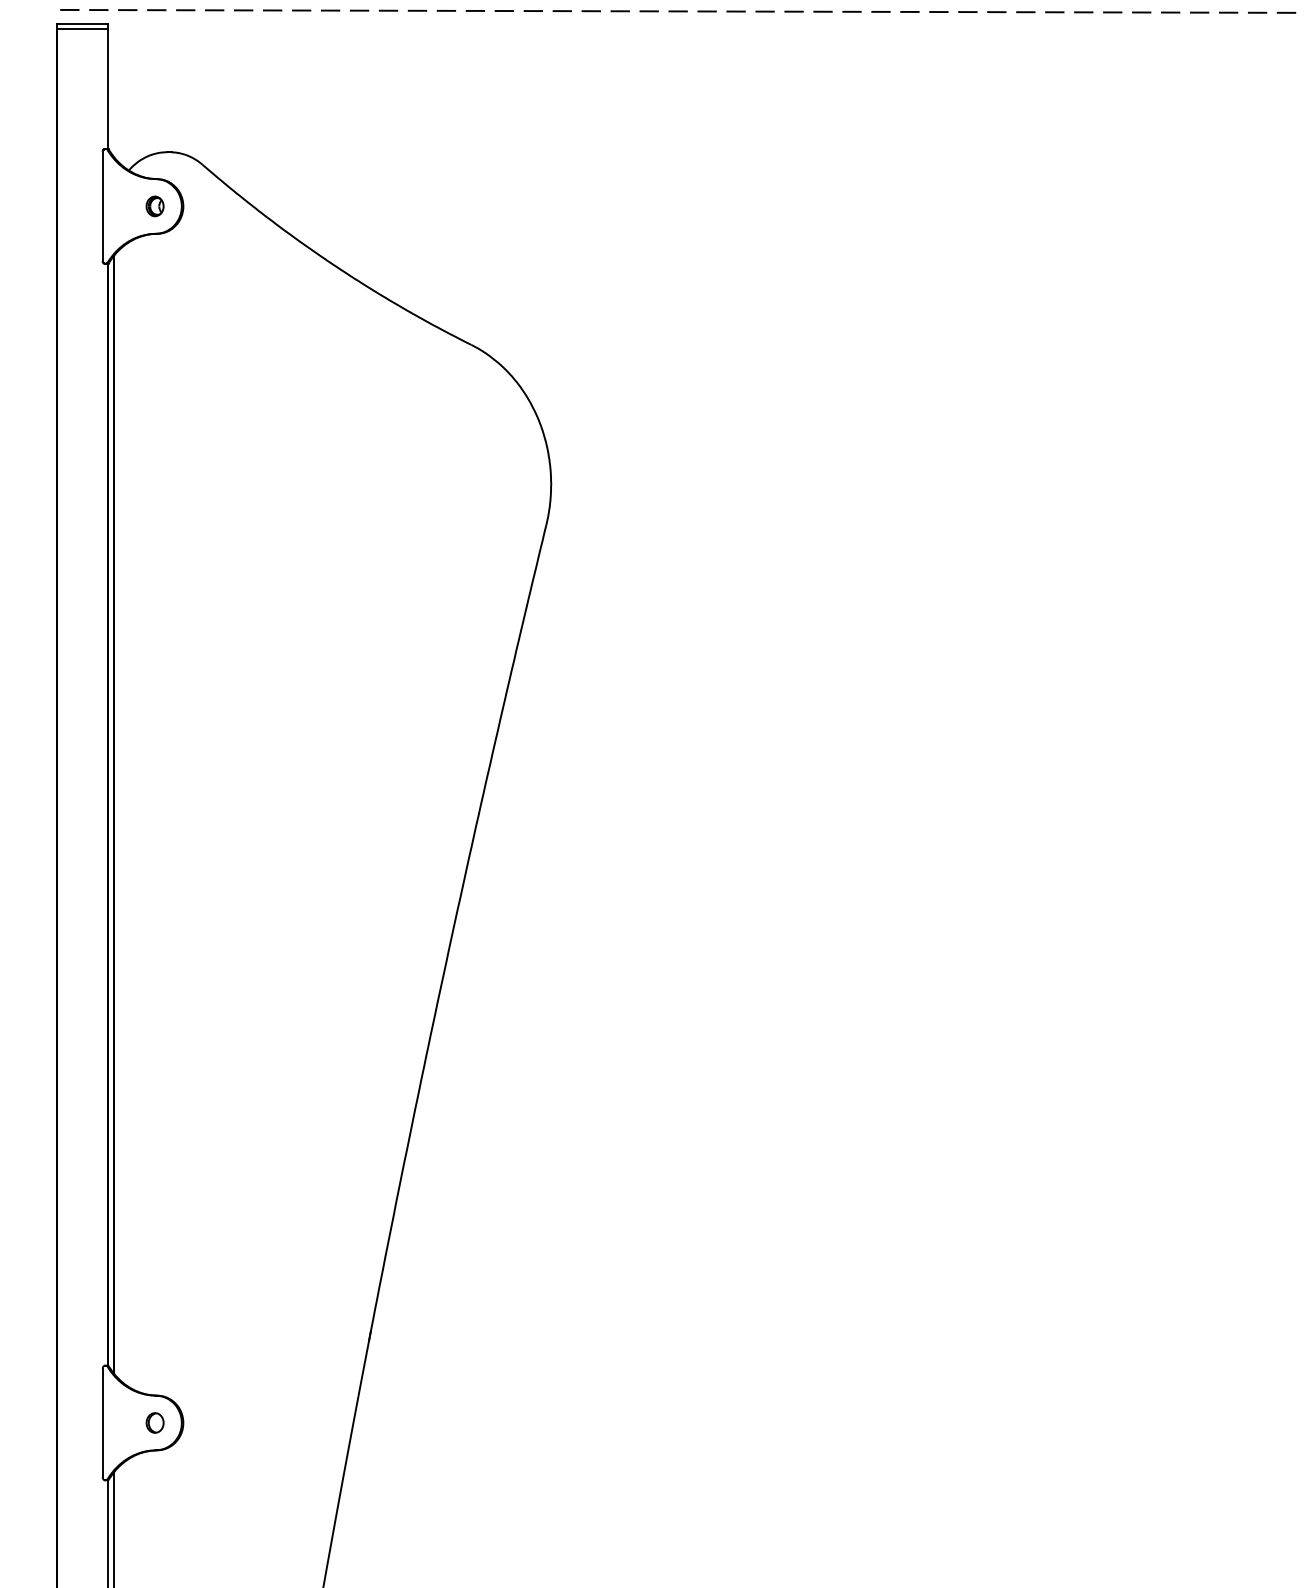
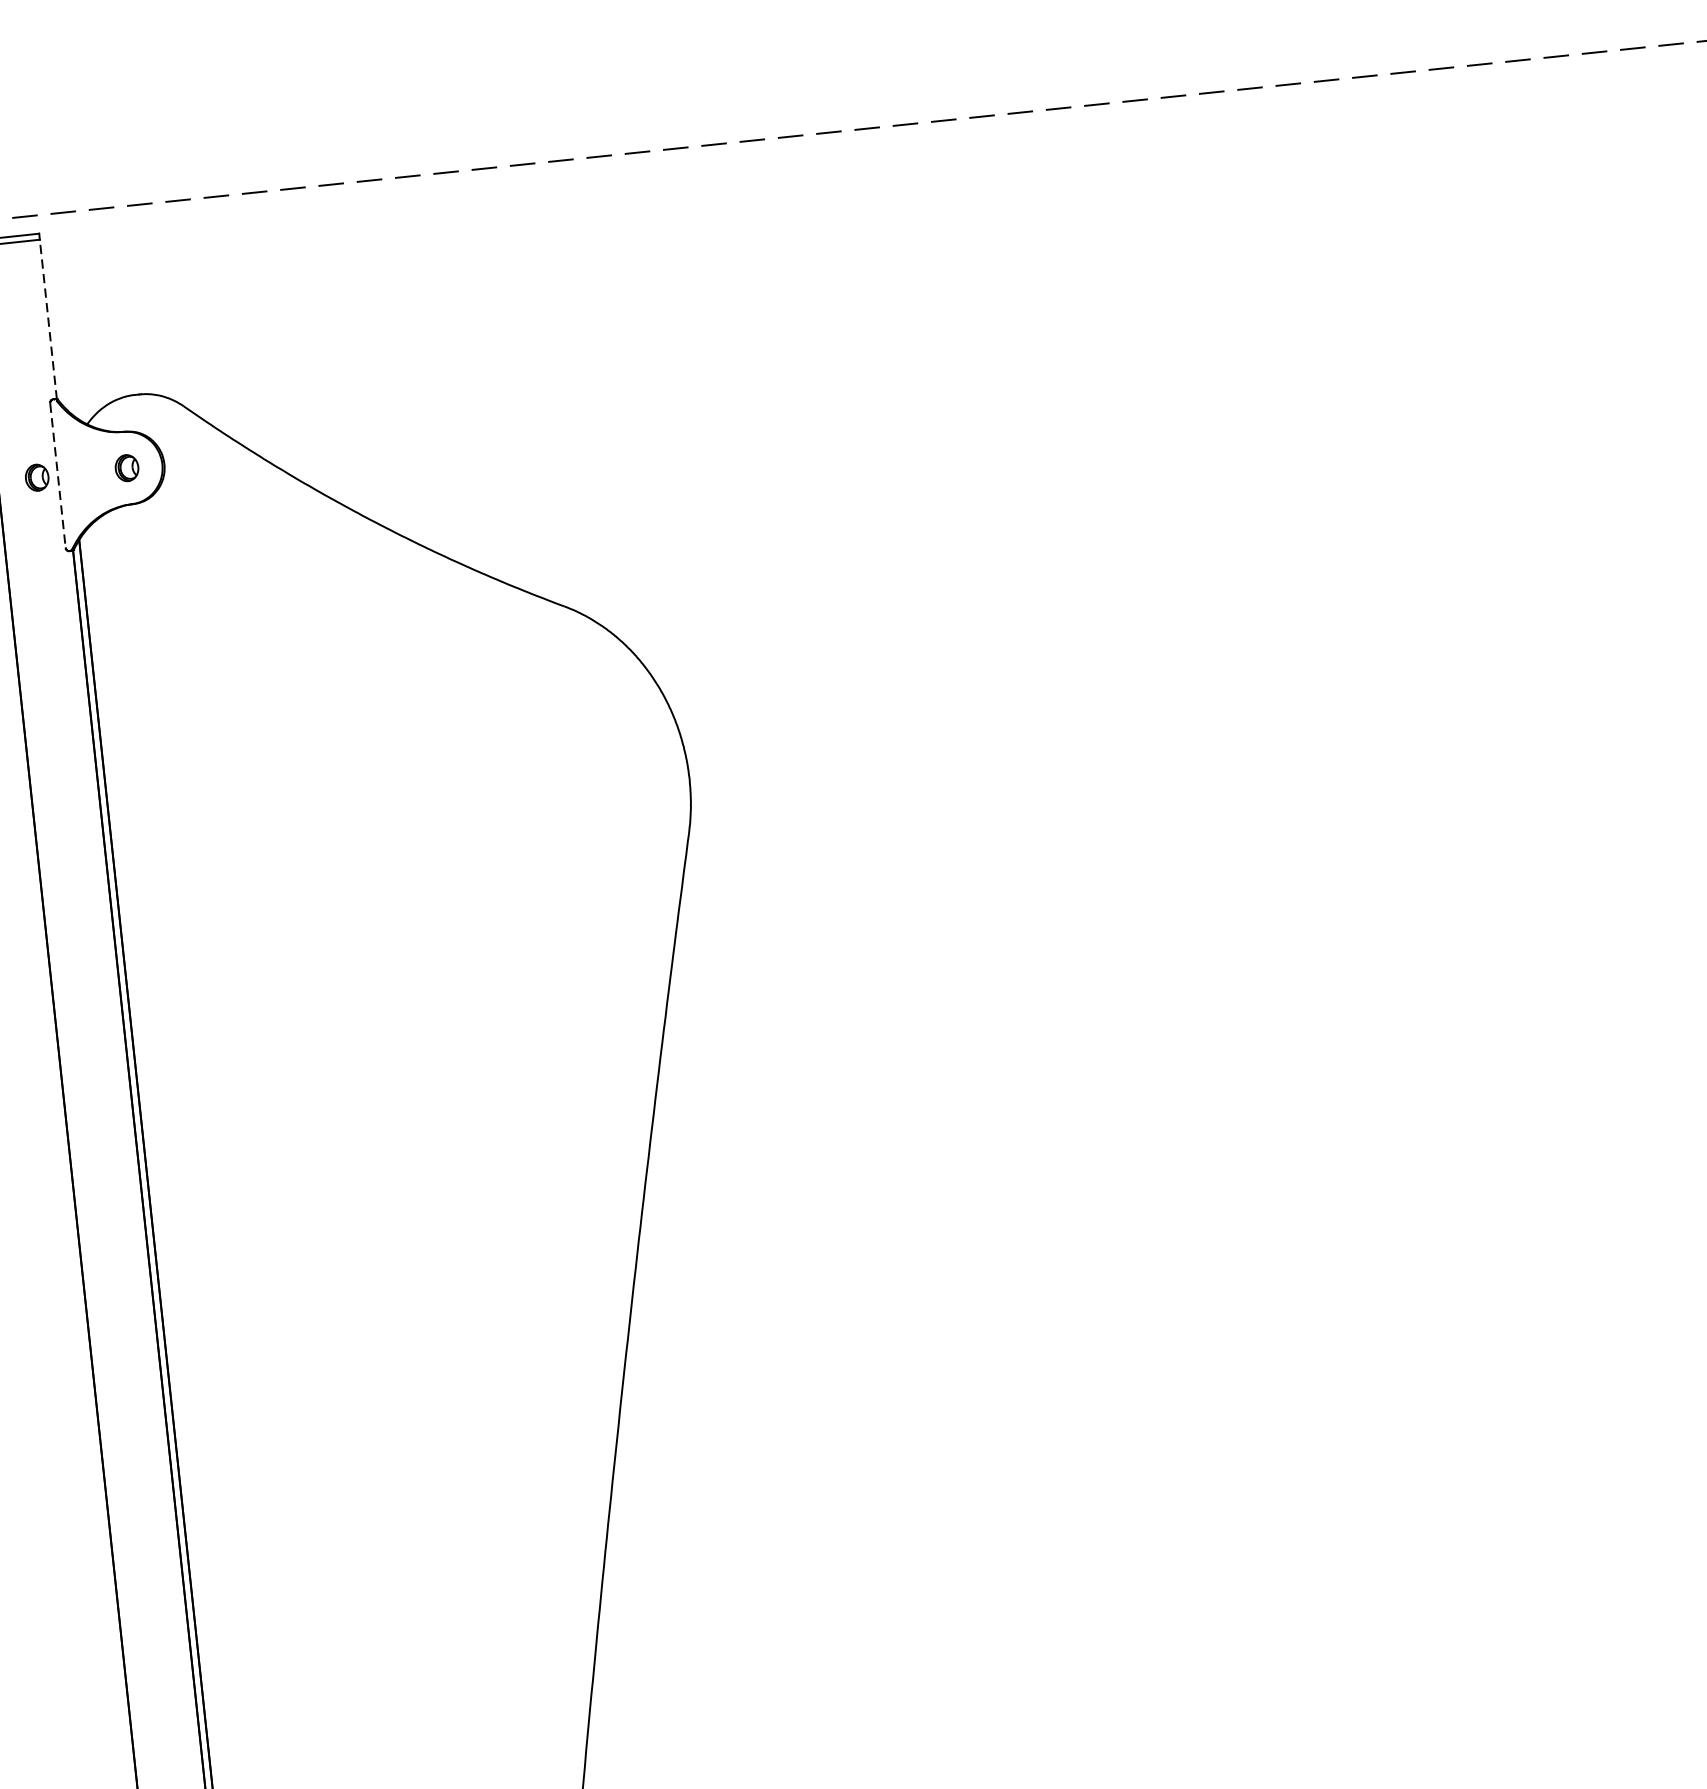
line: (108, 88) -> (48, 318), solid -> dashed
part: (86, 206) -> (36, 477), added
line: (102, 206) -> (57, 475), solid -> dashed

